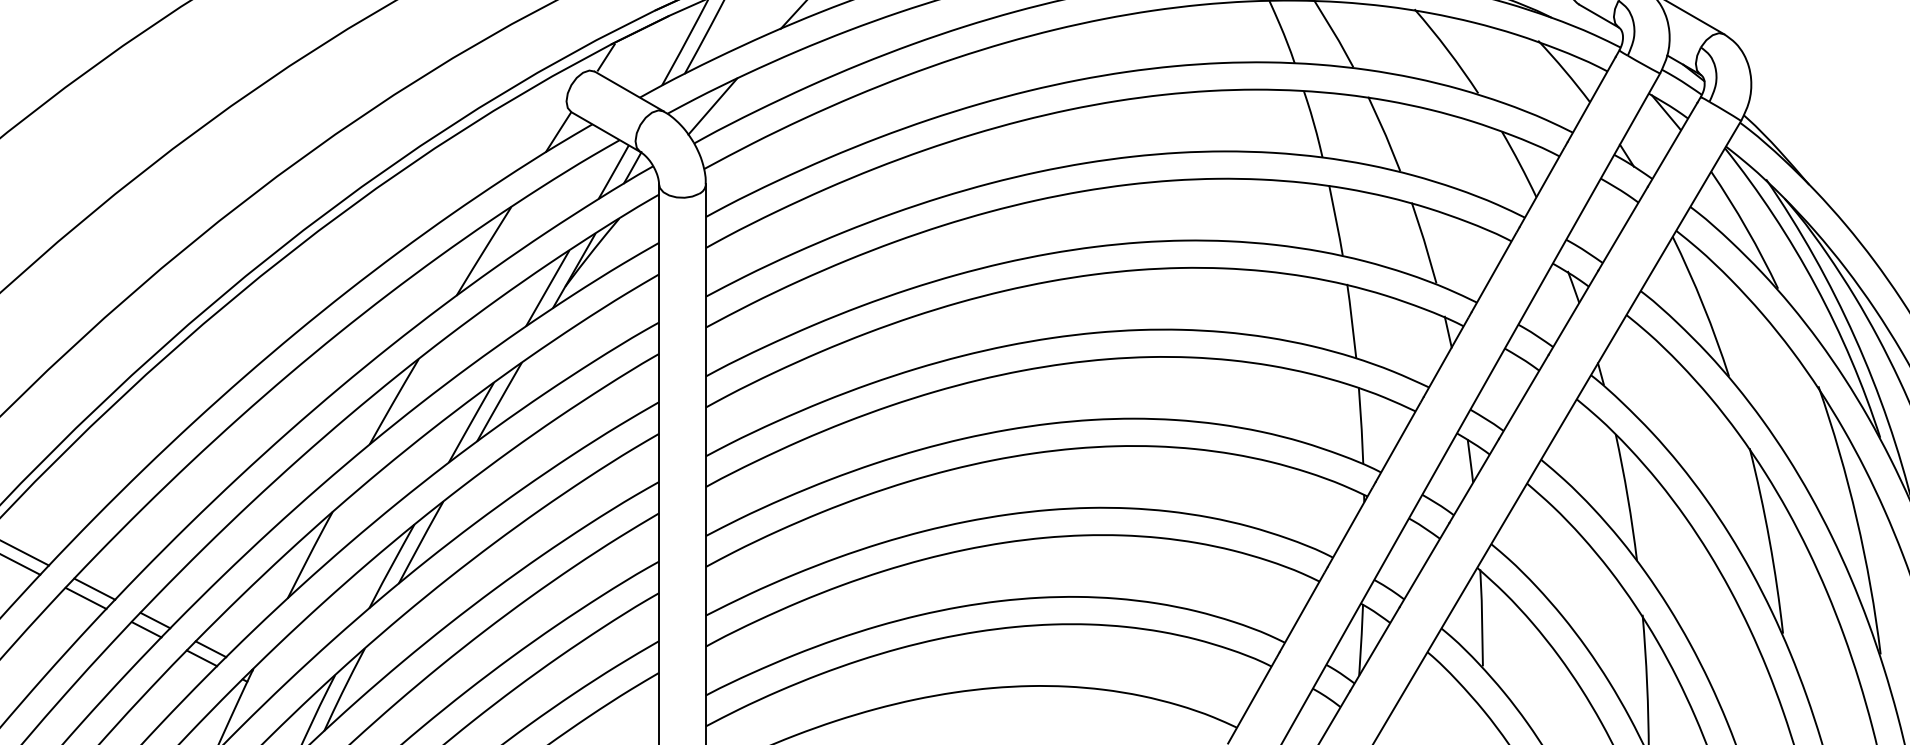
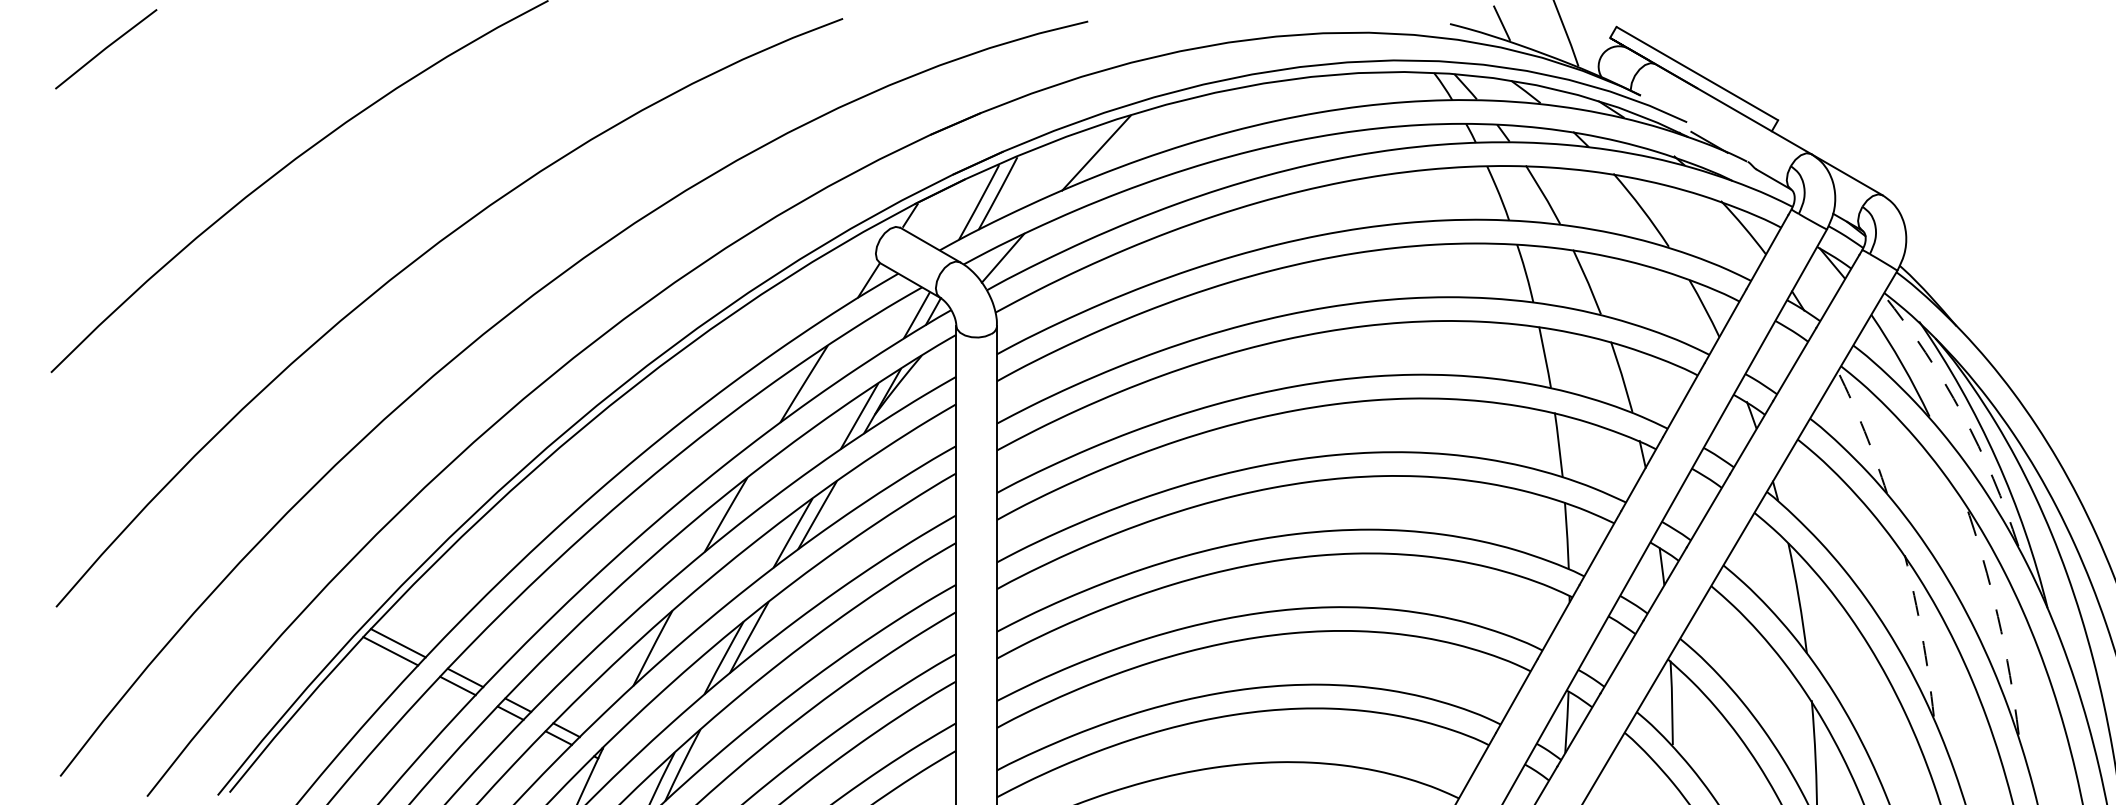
arc: (1815, 286) -> (1962, 414), solid -> dashed
arc: (1703, 305) -> (1864, 431), solid -> dashed
arc: (1856, 518) -> (1997, 616), solid -> dashed
arc: (1769, 540) -> (1922, 635), solid -> dashed

